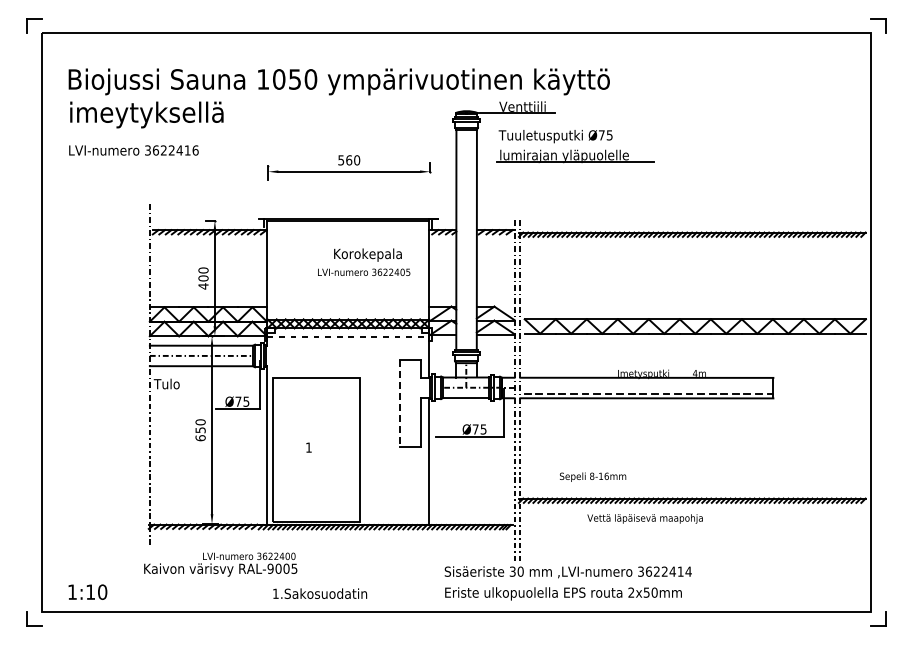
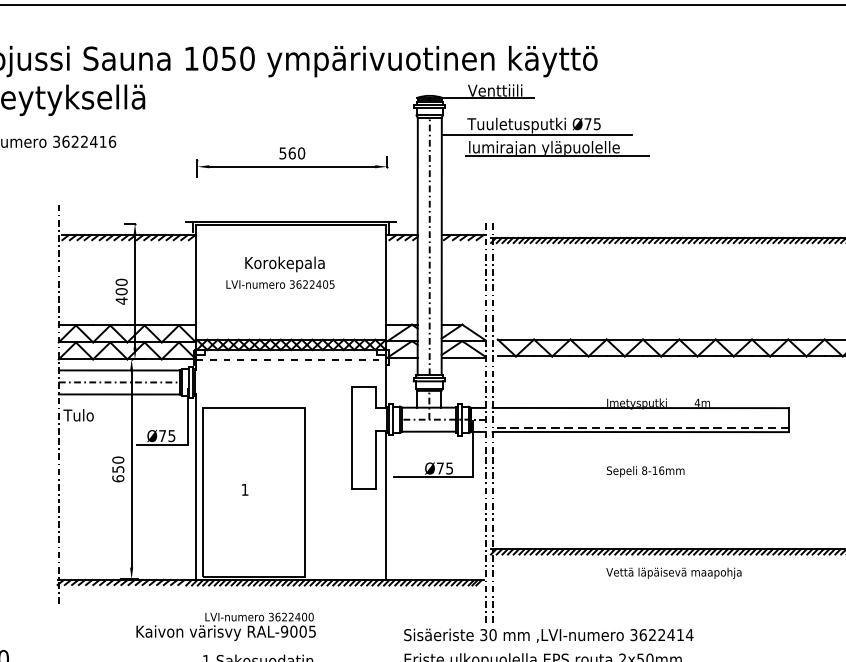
line: (558, 144) -> (537, 134), added
line: (466, 239) -> (429, 246), added
text: (364, 261) -> (280, 271), moved
line: (400, 404) -> (352, 439), dashed -> solid
text: (593, 476) -> (646, 470), moved
text: (644, 518) -> (673, 572), moved
text: (220, 564) -> (225, 626), moved

